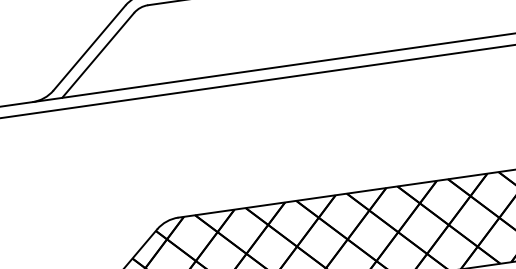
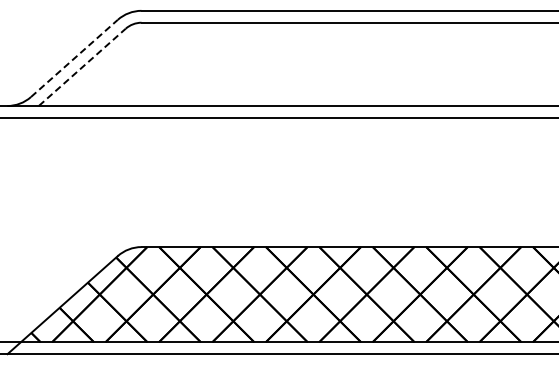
line: (89, 48) -> (74, 58), solid -> dashed
line: (98, 54) -> (82, 66), solid -> dashed

